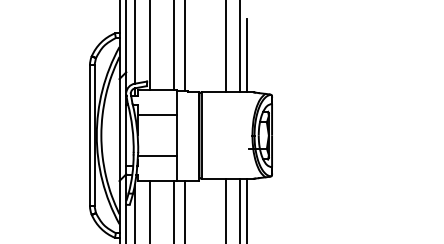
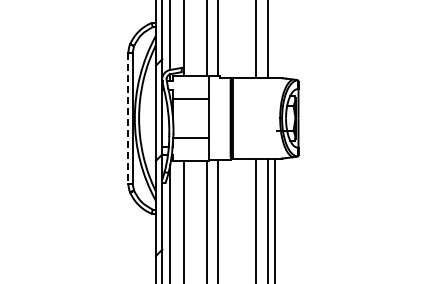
line: (246, 55) -> (274, 43), removed
line: (90, 135) -> (128, 118), solid -> dashed

